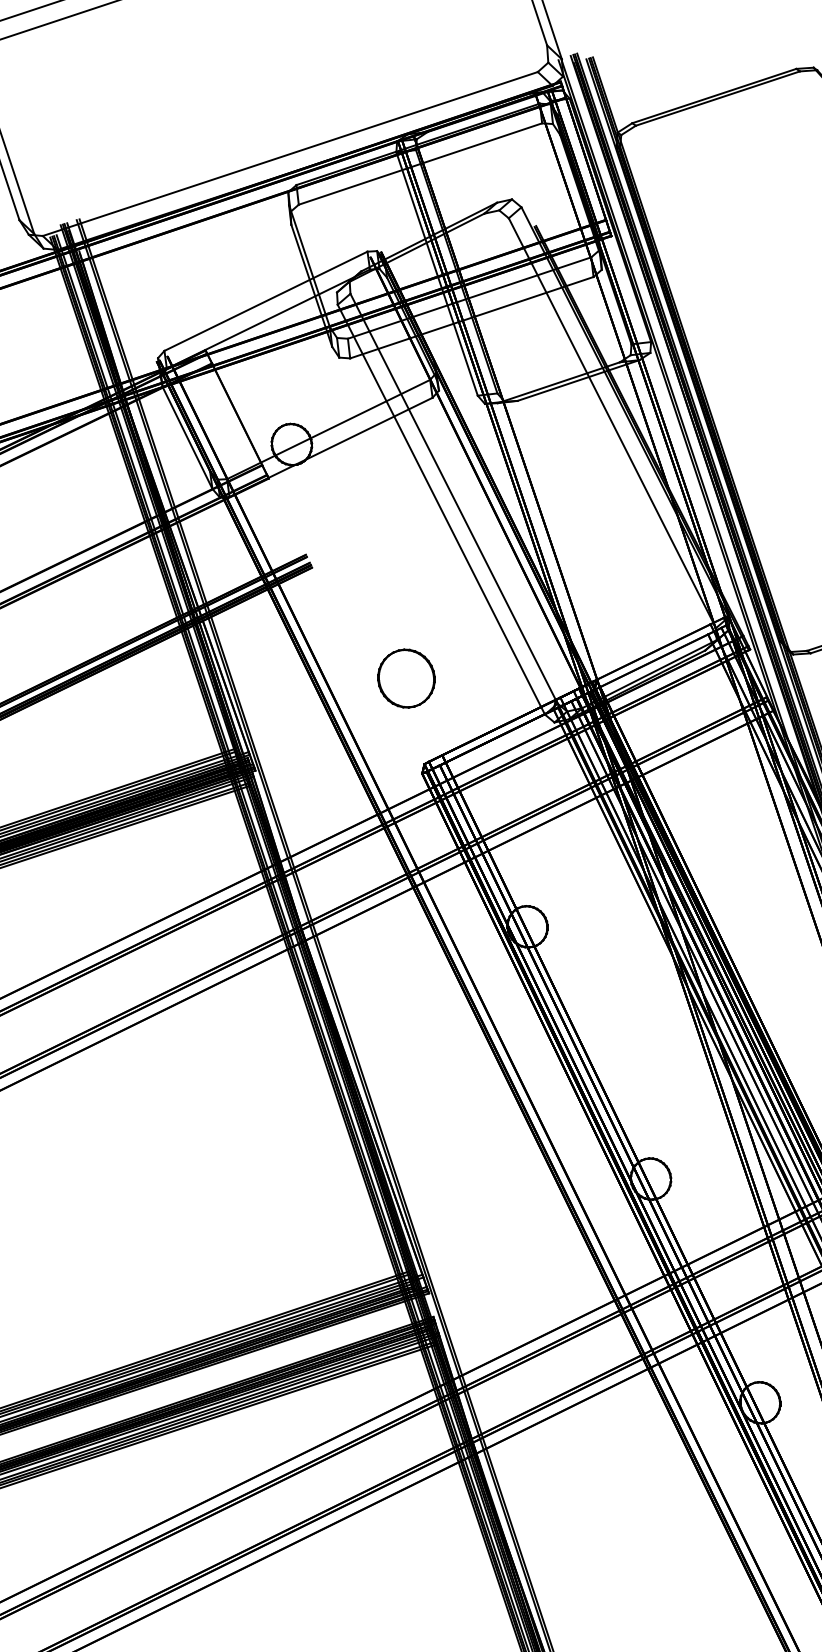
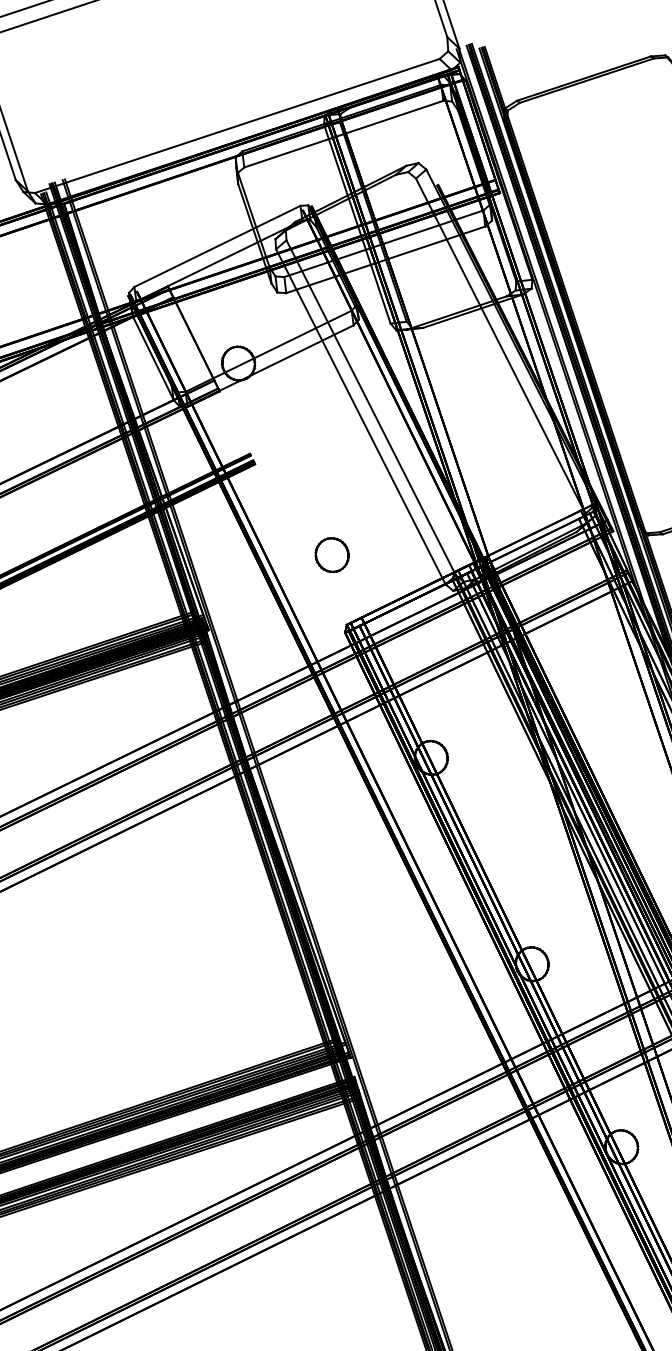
part: (405, 679) -> (331, 555), size x0.71

